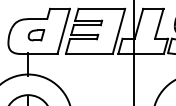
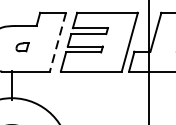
line: (63, 31) -> (57, 42), solid -> dashed
part: (36, 35) -> (22, 47), size x0.6

